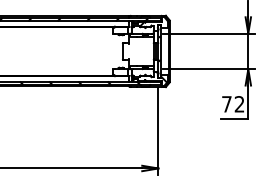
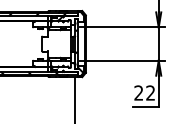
text: (226, 104) -> (138, 93), 72 -> 22

